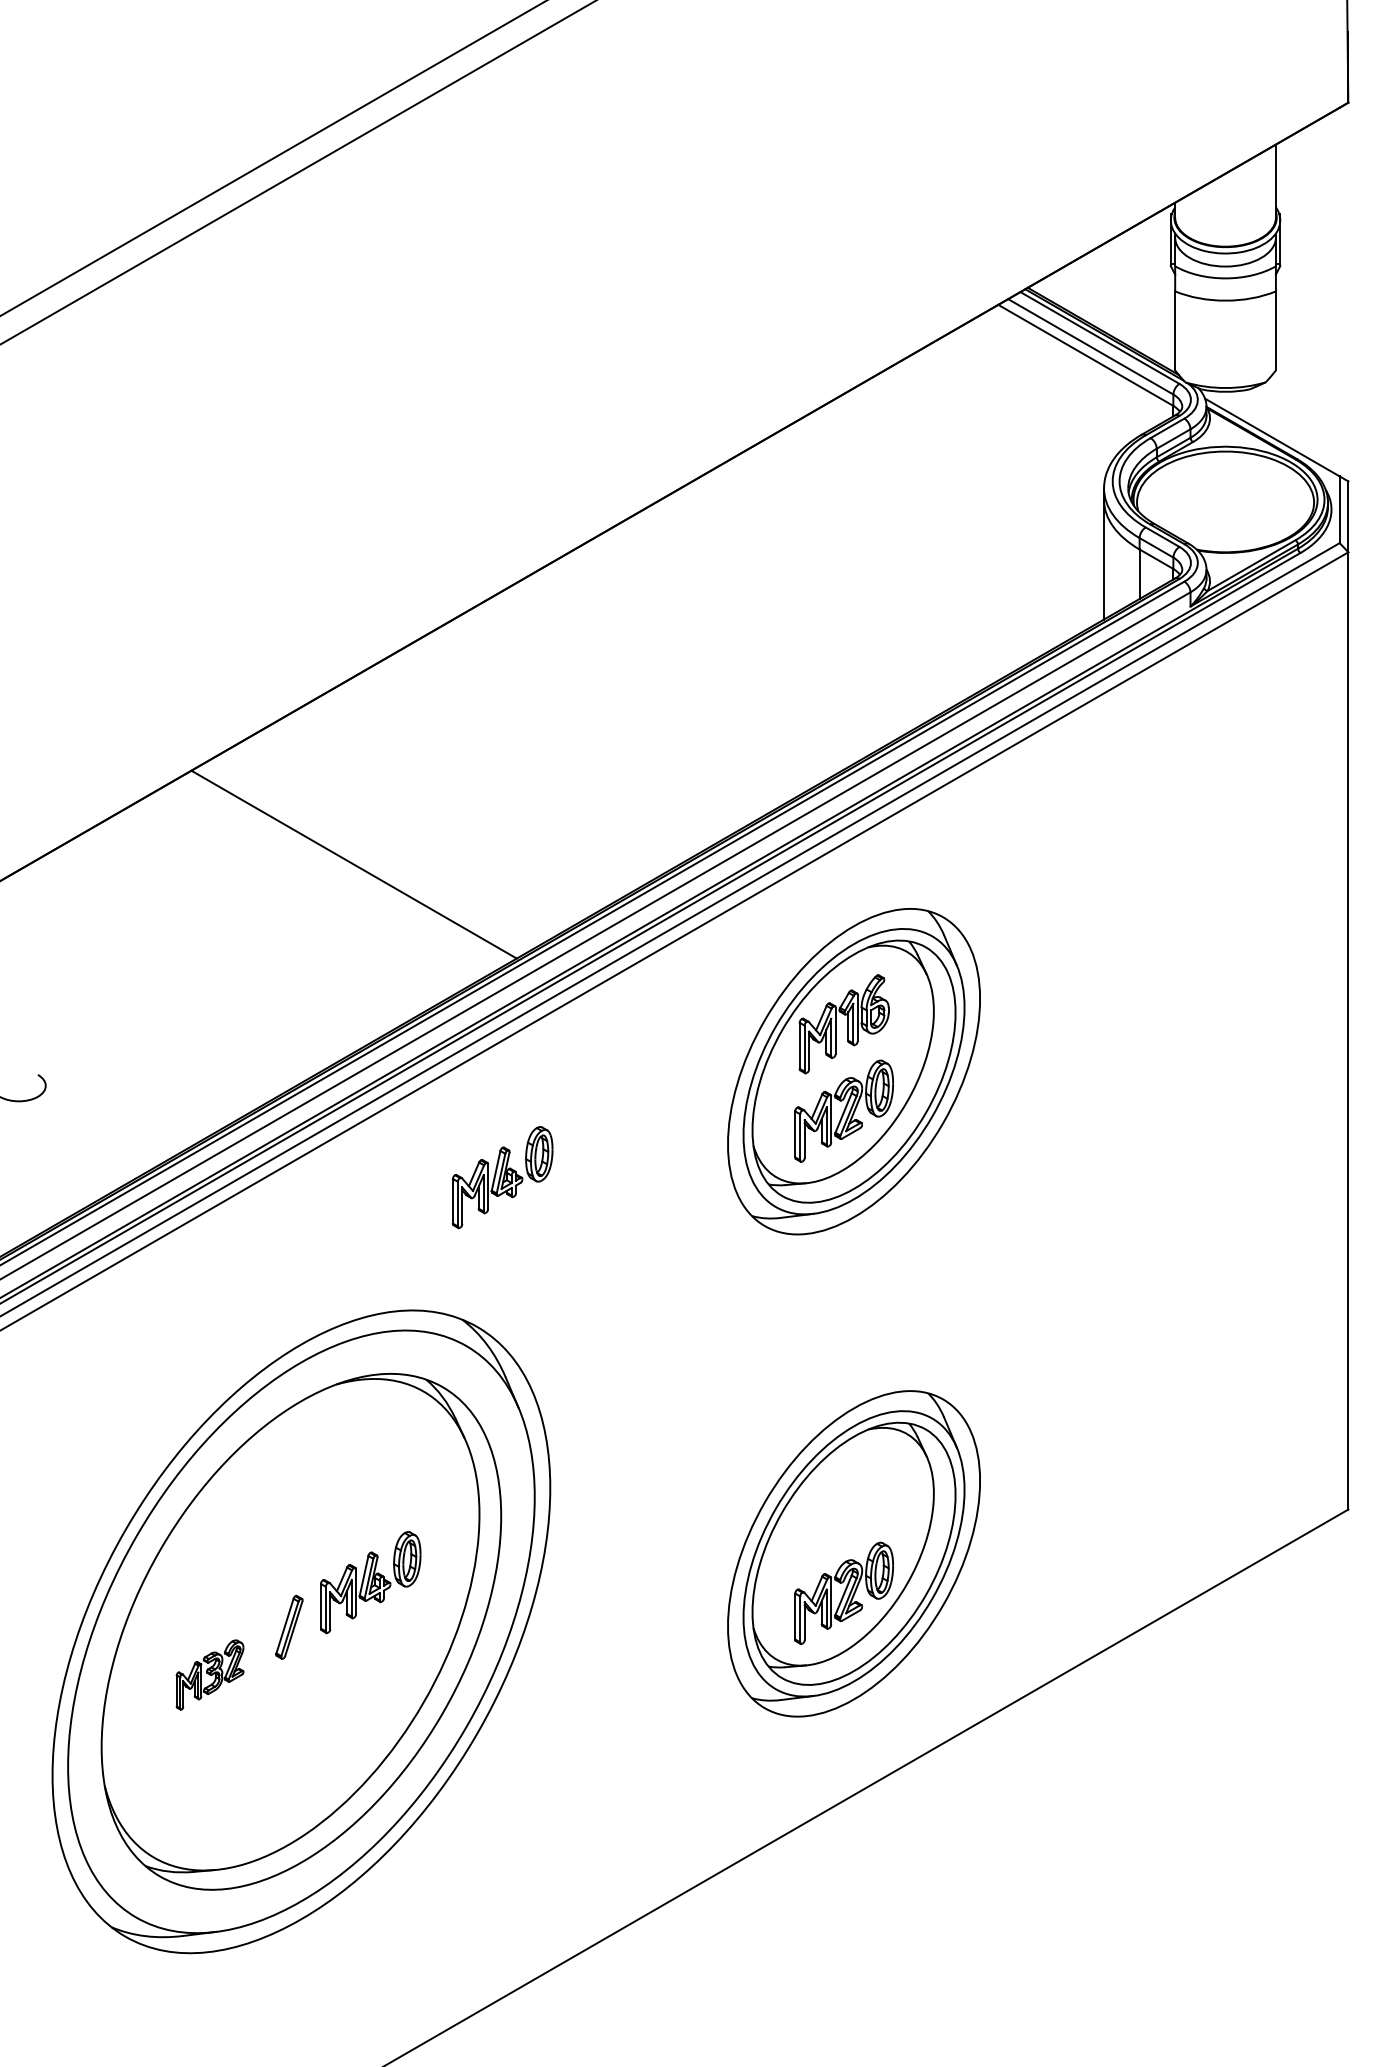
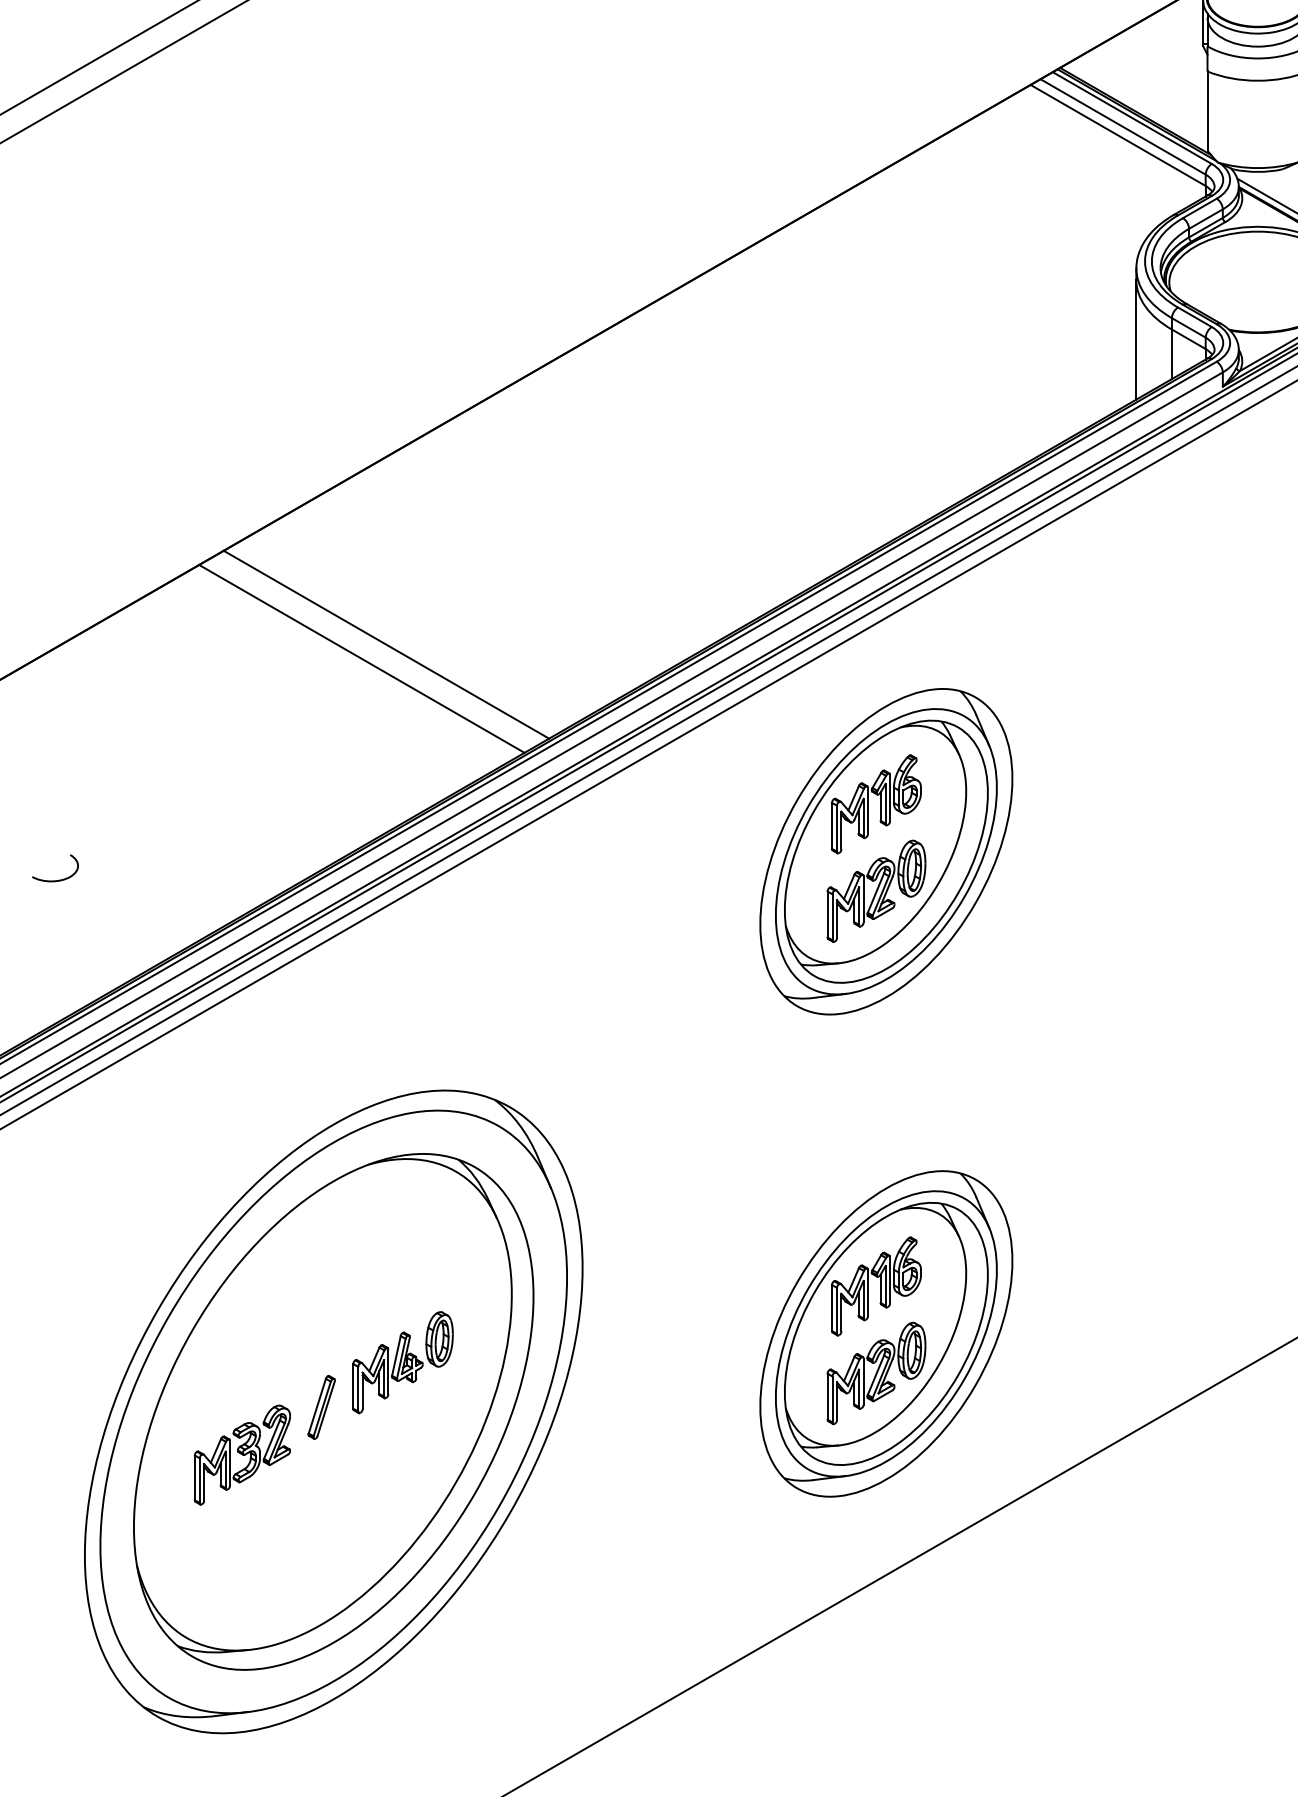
line: (329, 878) -> (361, 658), added
part: (502, 1177) -> (534, 957), removed
part: (843, 1506) -> (875, 1286), added
part: (209, 1674) -> (241, 1454), size x1.43

